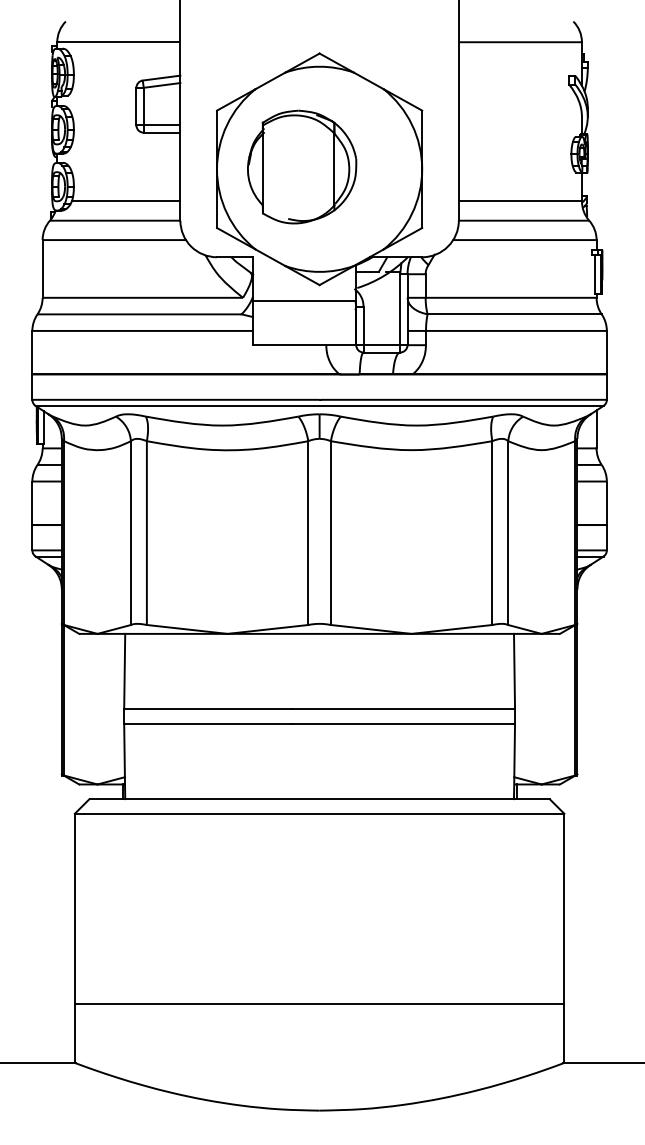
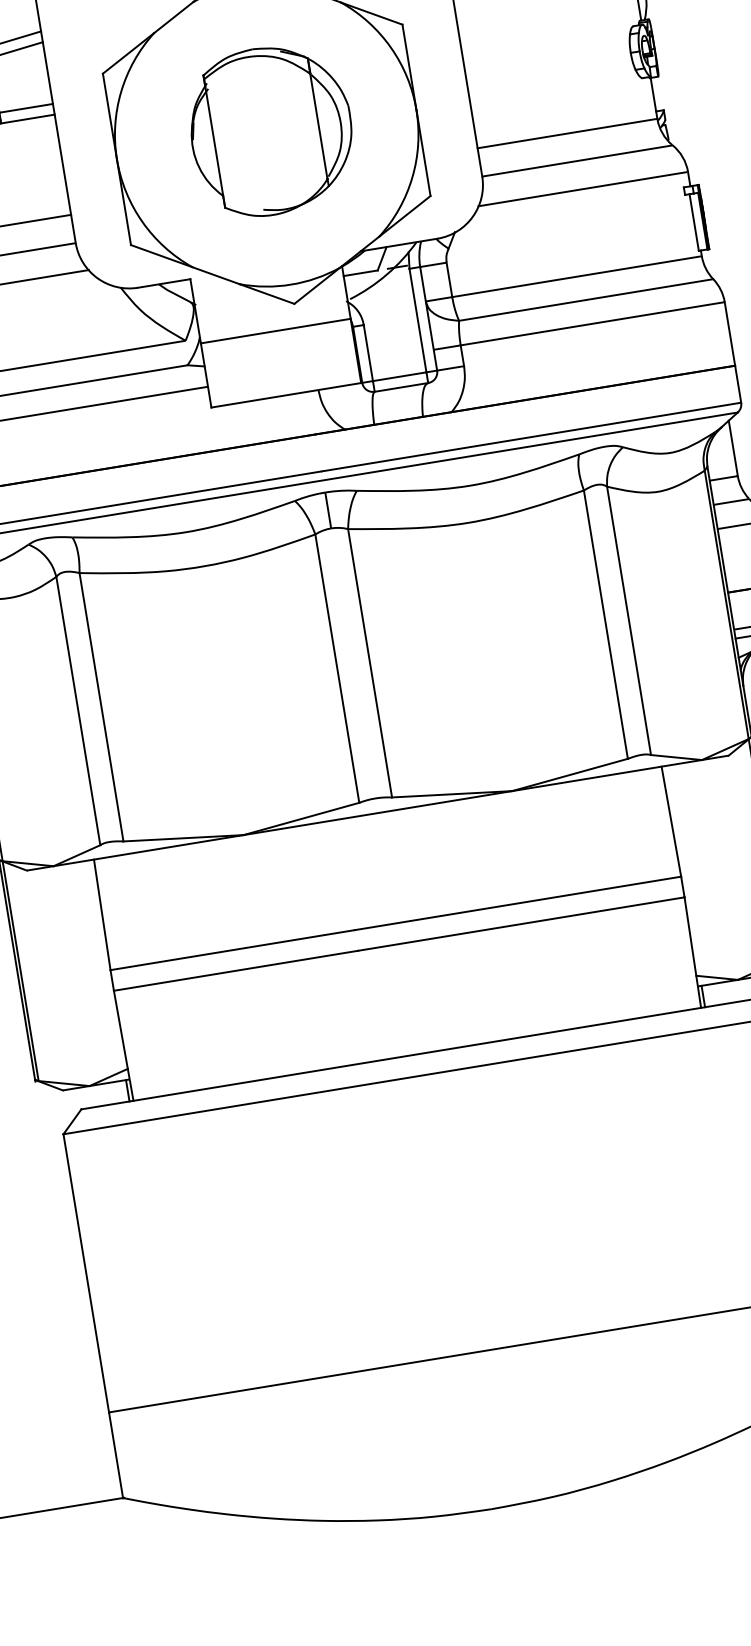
part: (302, 166) -> (271, 129), moved

